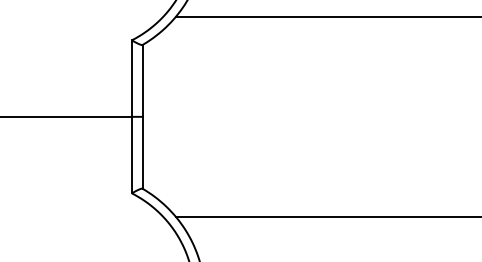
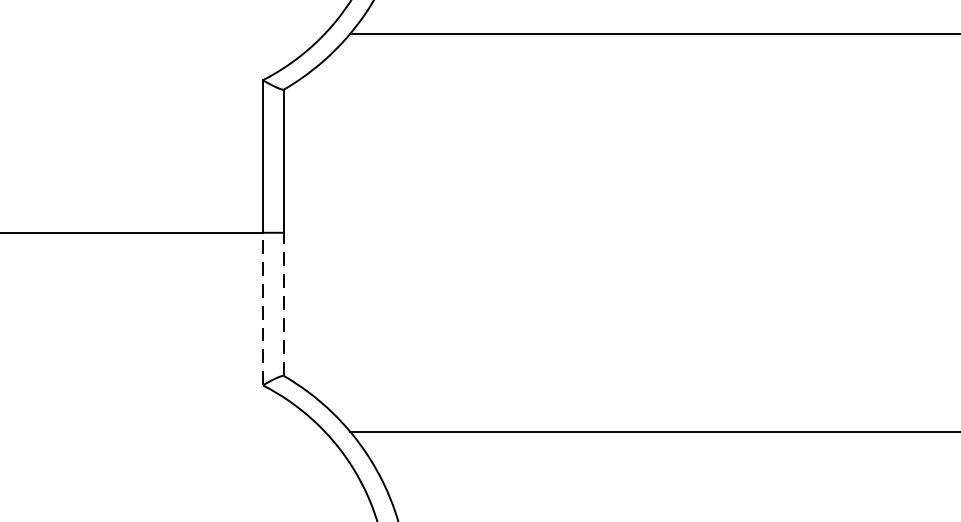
line: (142, 152) -> (284, 303), solid -> dashed
line: (131, 154) -> (262, 307), solid -> dashed

